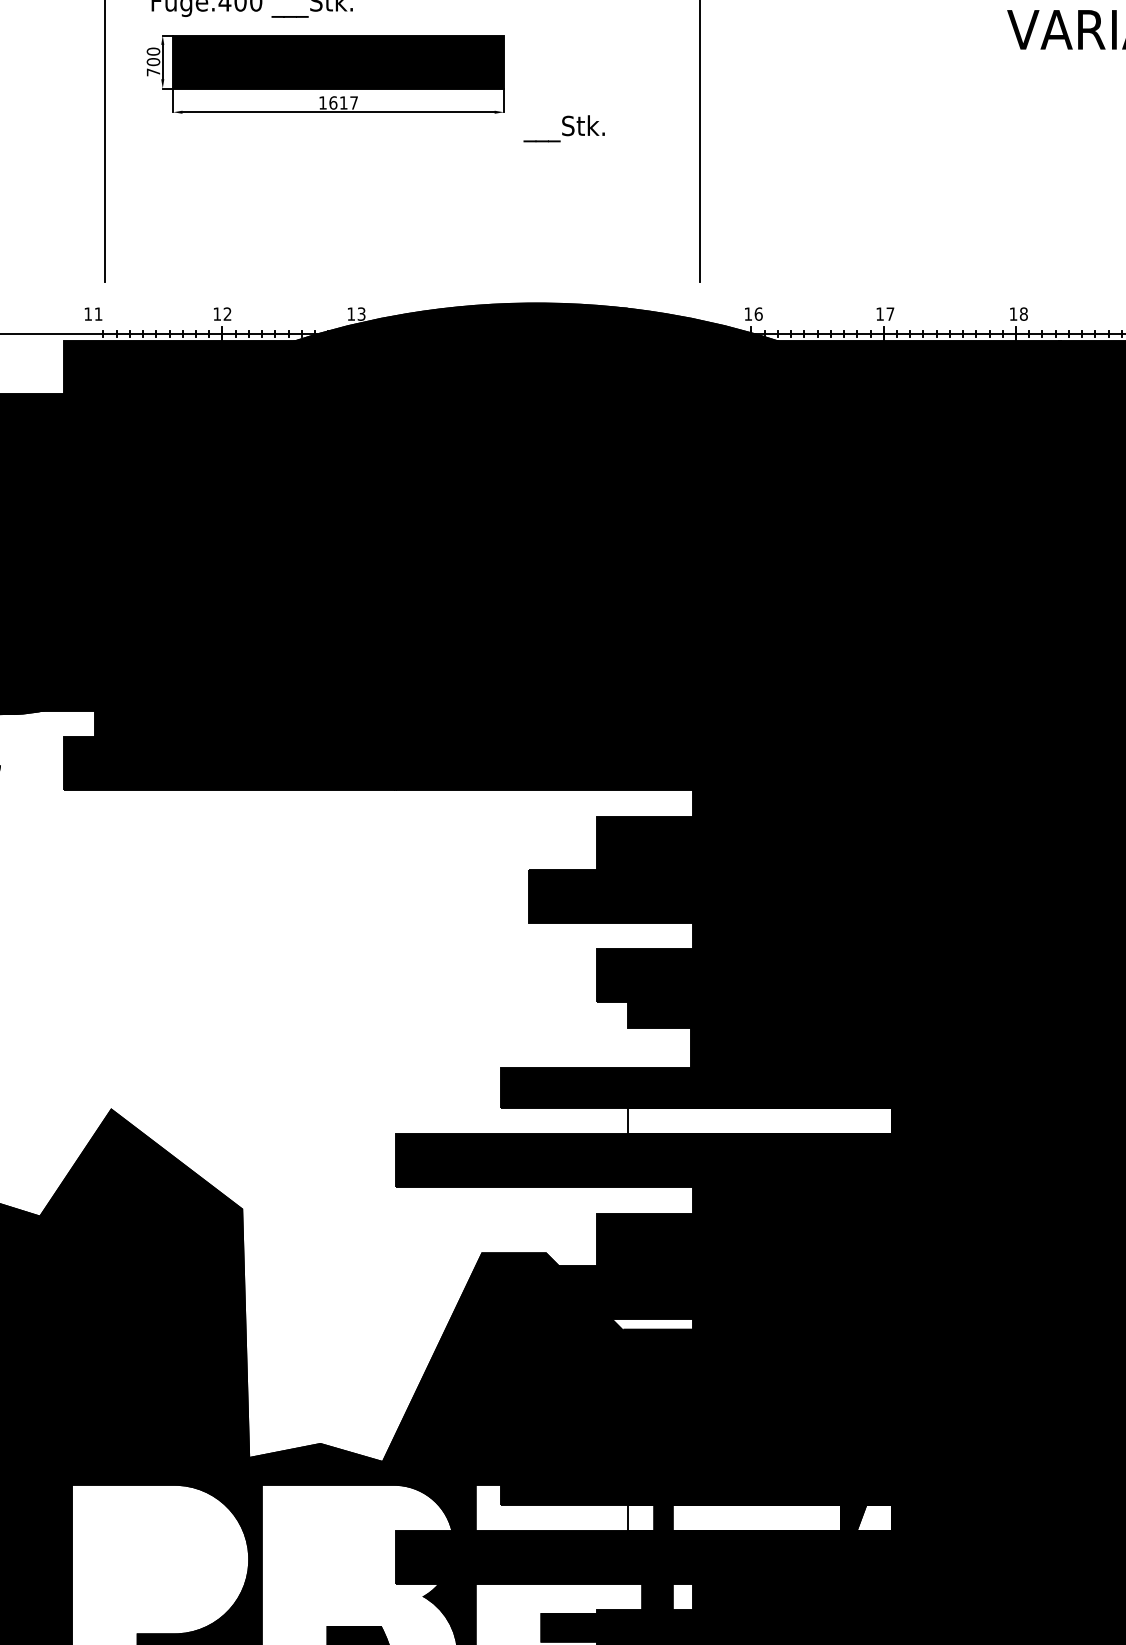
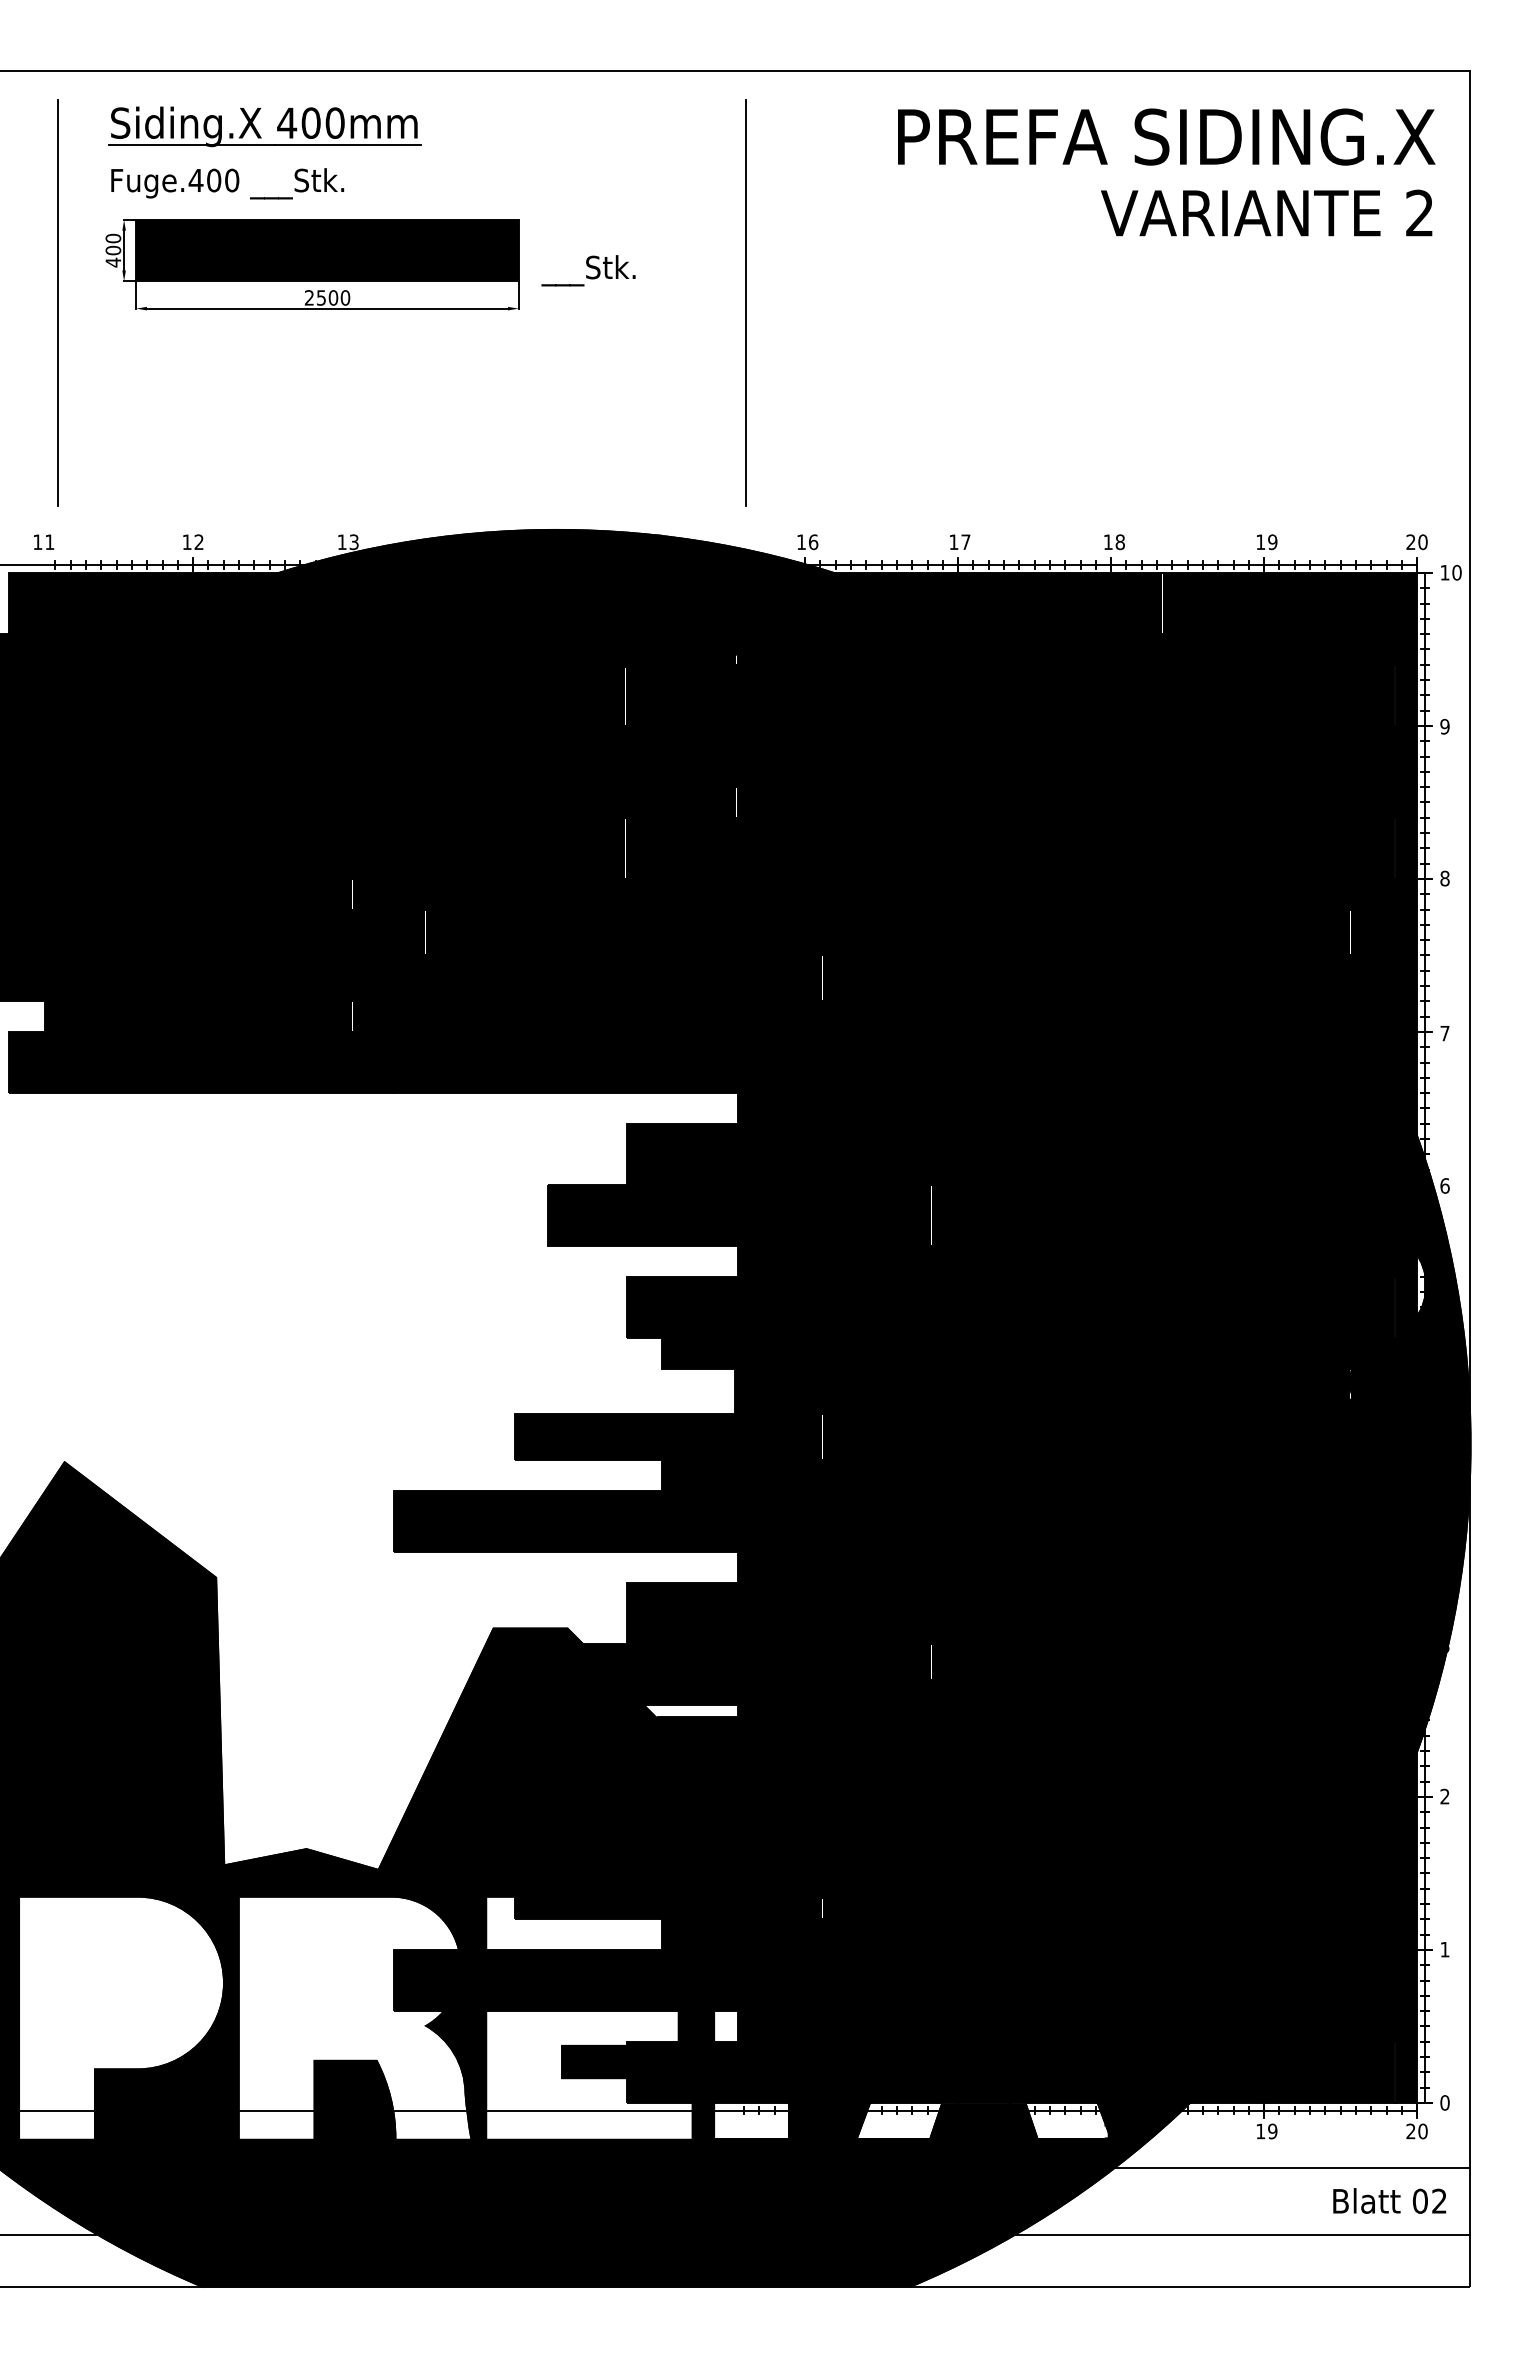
text: (152, 72) -> (112, 262), 700 -> 400
text: (338, 102) -> (327, 297), 1617 -> 2500
text: (564, 128) -> (588, 270), moved
fill: (759, 1120) -> (814, 1475), added
fill: (759, 1517) -> (814, 1934), added

